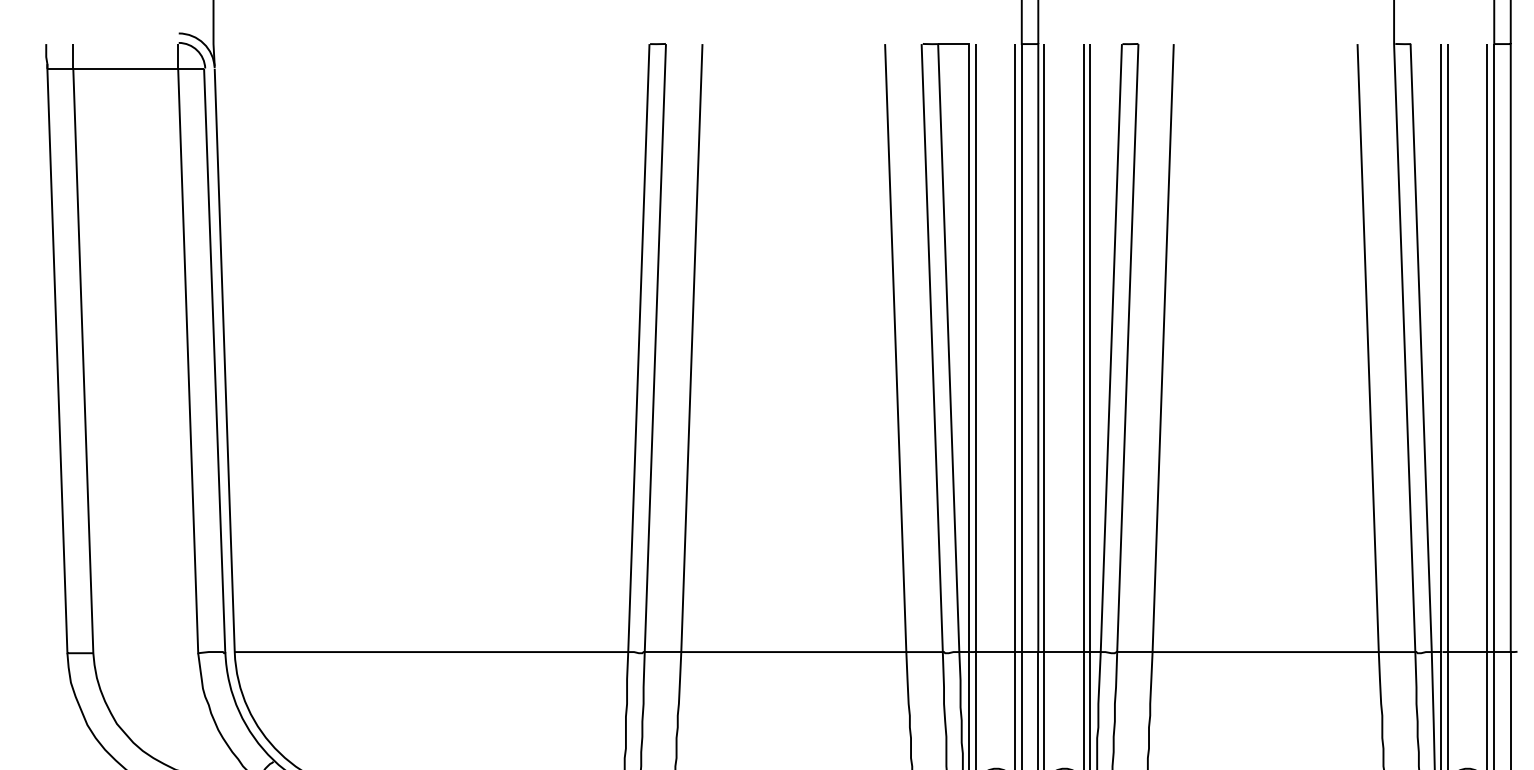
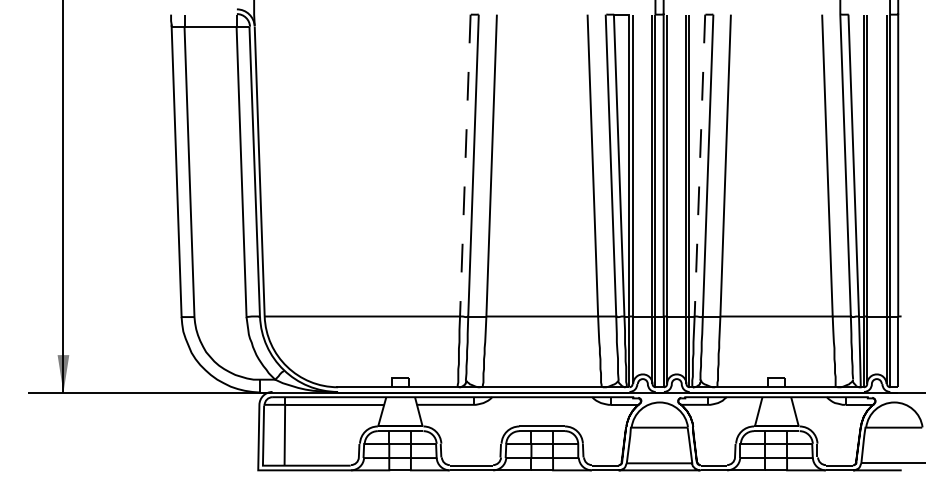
line: (639, 349) -> (465, 166), solid -> dashed
line: (1110, 349) -> (699, 166), solid -> dashed

